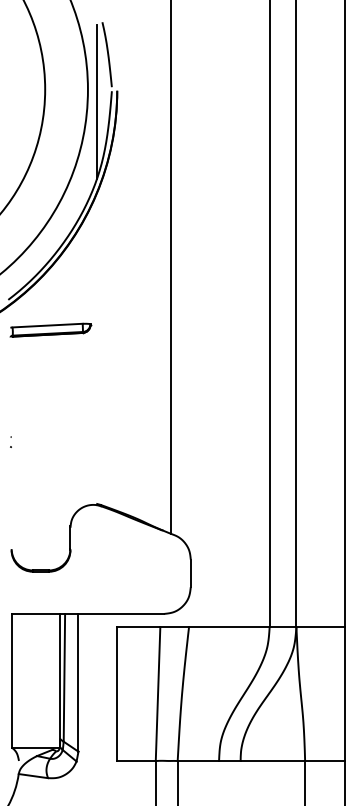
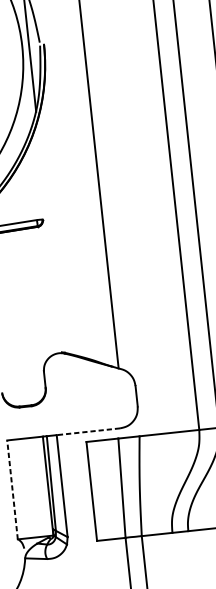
line: (121, 613) -> (88, 431), solid -> dashed
line: (11, 680) -> (12, 489), solid -> dashed

